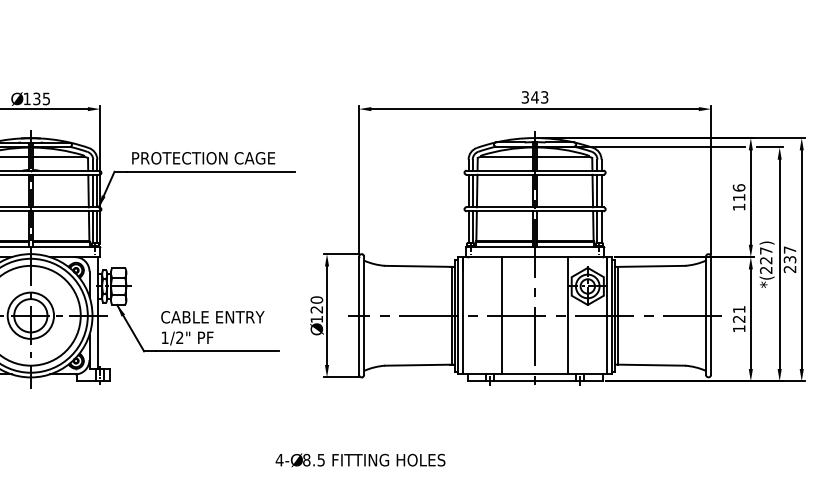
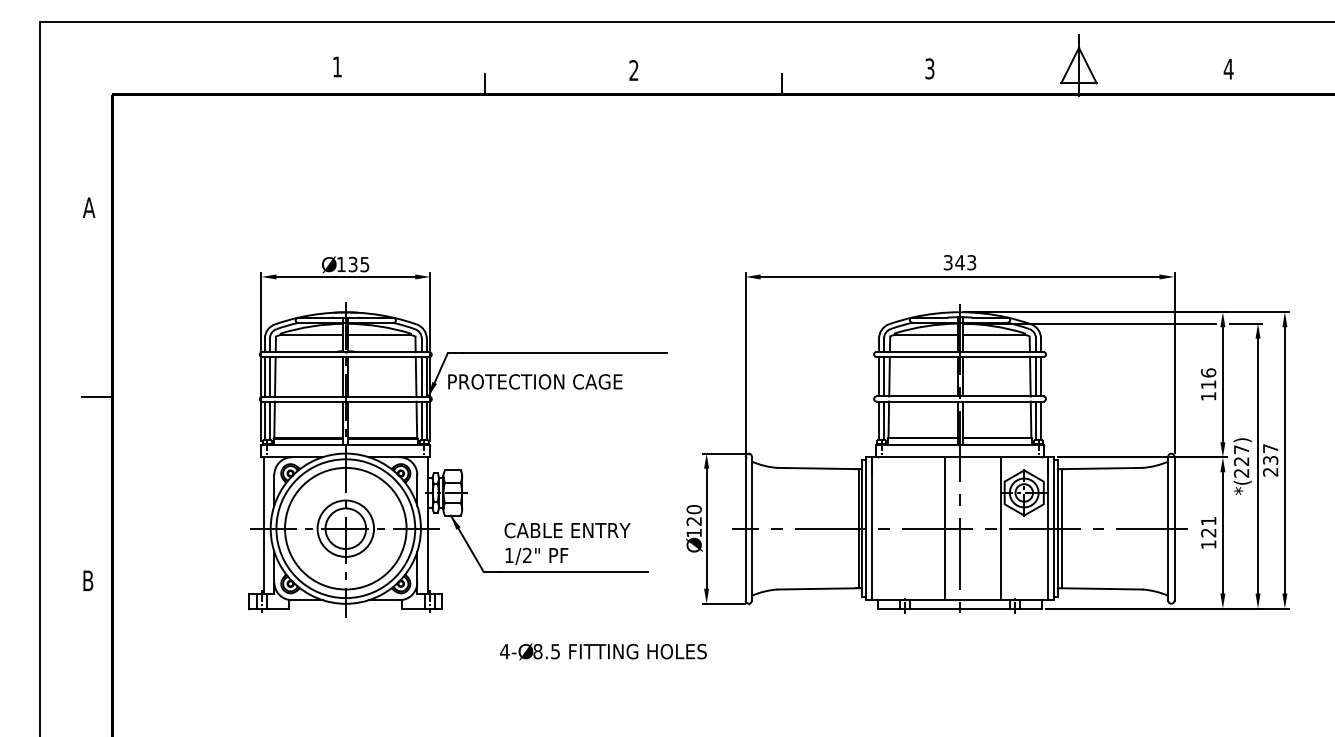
text: (203, 157) -> (535, 381), moved
line: (501, 315) -> (945, 528), moved
text: (360, 460) -> (603, 651), moved

